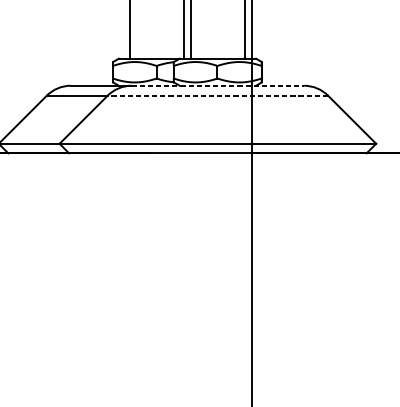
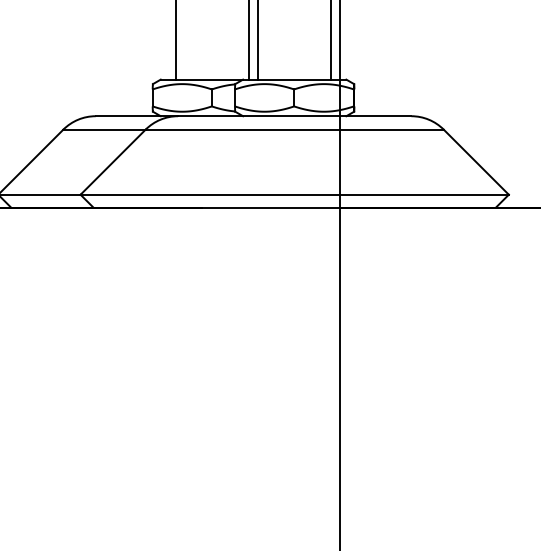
line: (217, 85) -> (294, 116), dashed -> solid
line: (217, 95) -> (294, 129), dashed -> solid

